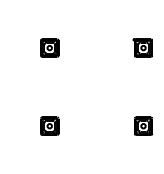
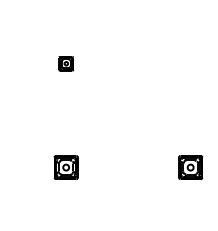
part: (49, 47) -> (65, 63), size x0.6
part: (142, 47) -> (189, 63), removed

